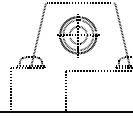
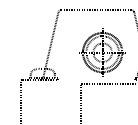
part: (78, 35) -> (102, 52), moved

